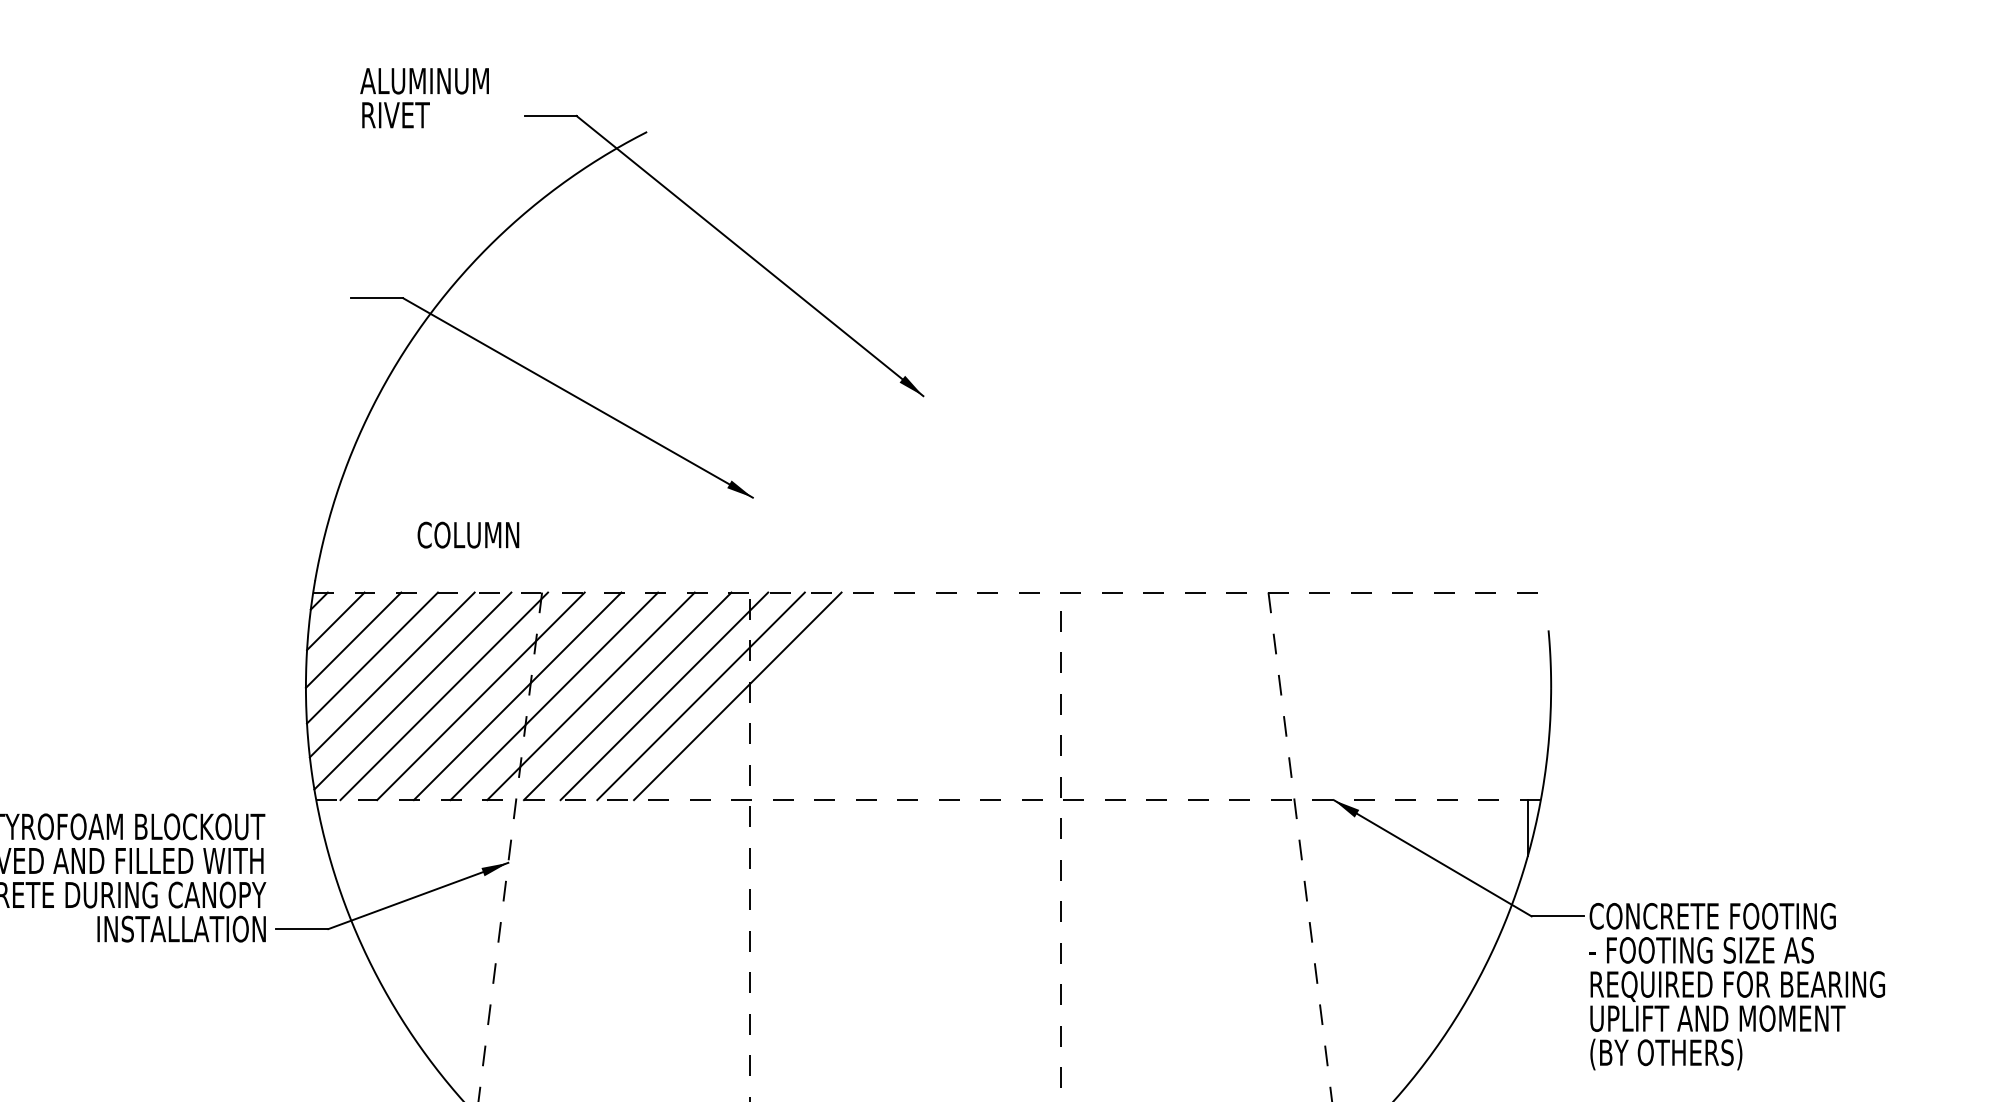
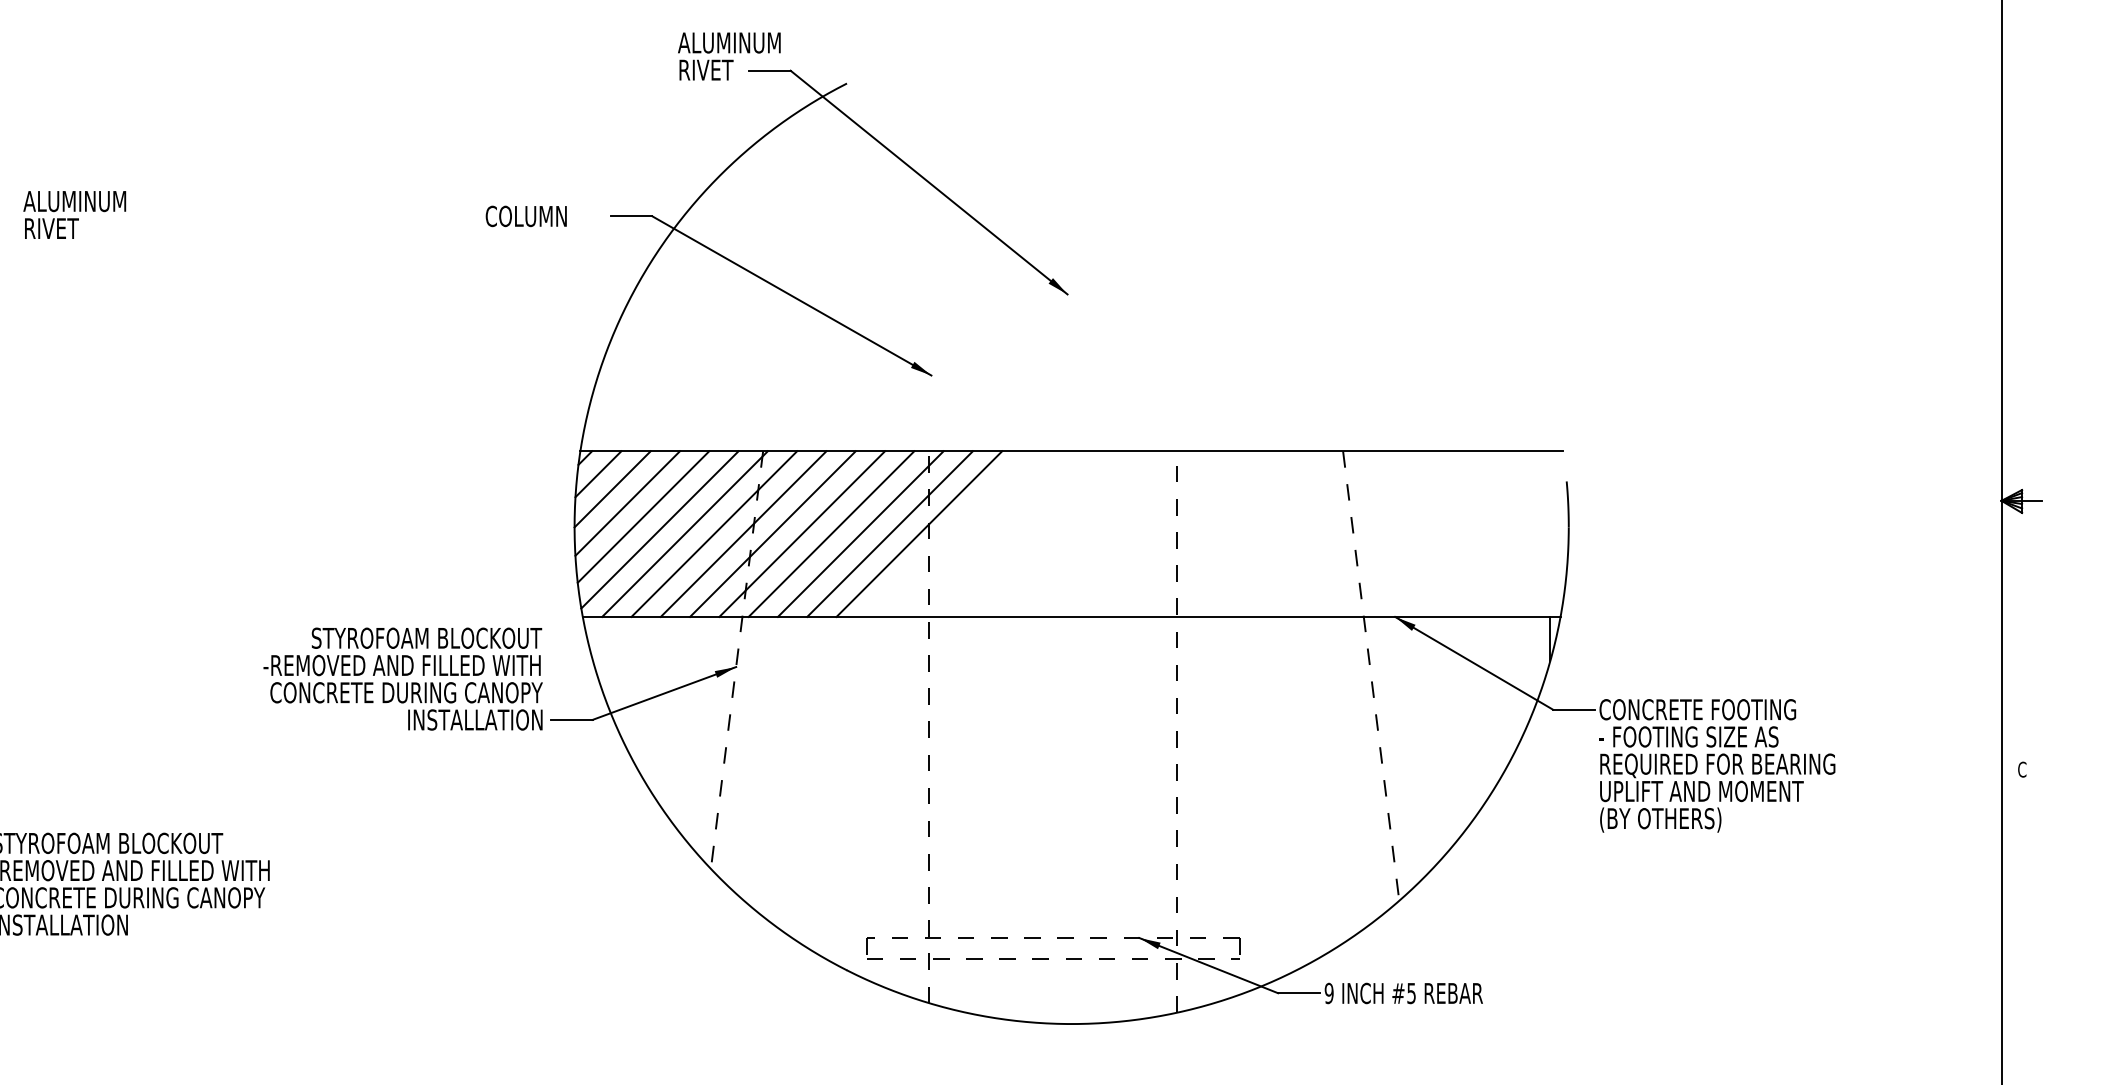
text: (424, 98) -> (729, 56), moved
text: (467, 535) -> (525, 216), moved
line: (929, 592) -> (1072, 451), dashed -> solid
line: (928, 799) -> (1071, 616), dashed -> solid

